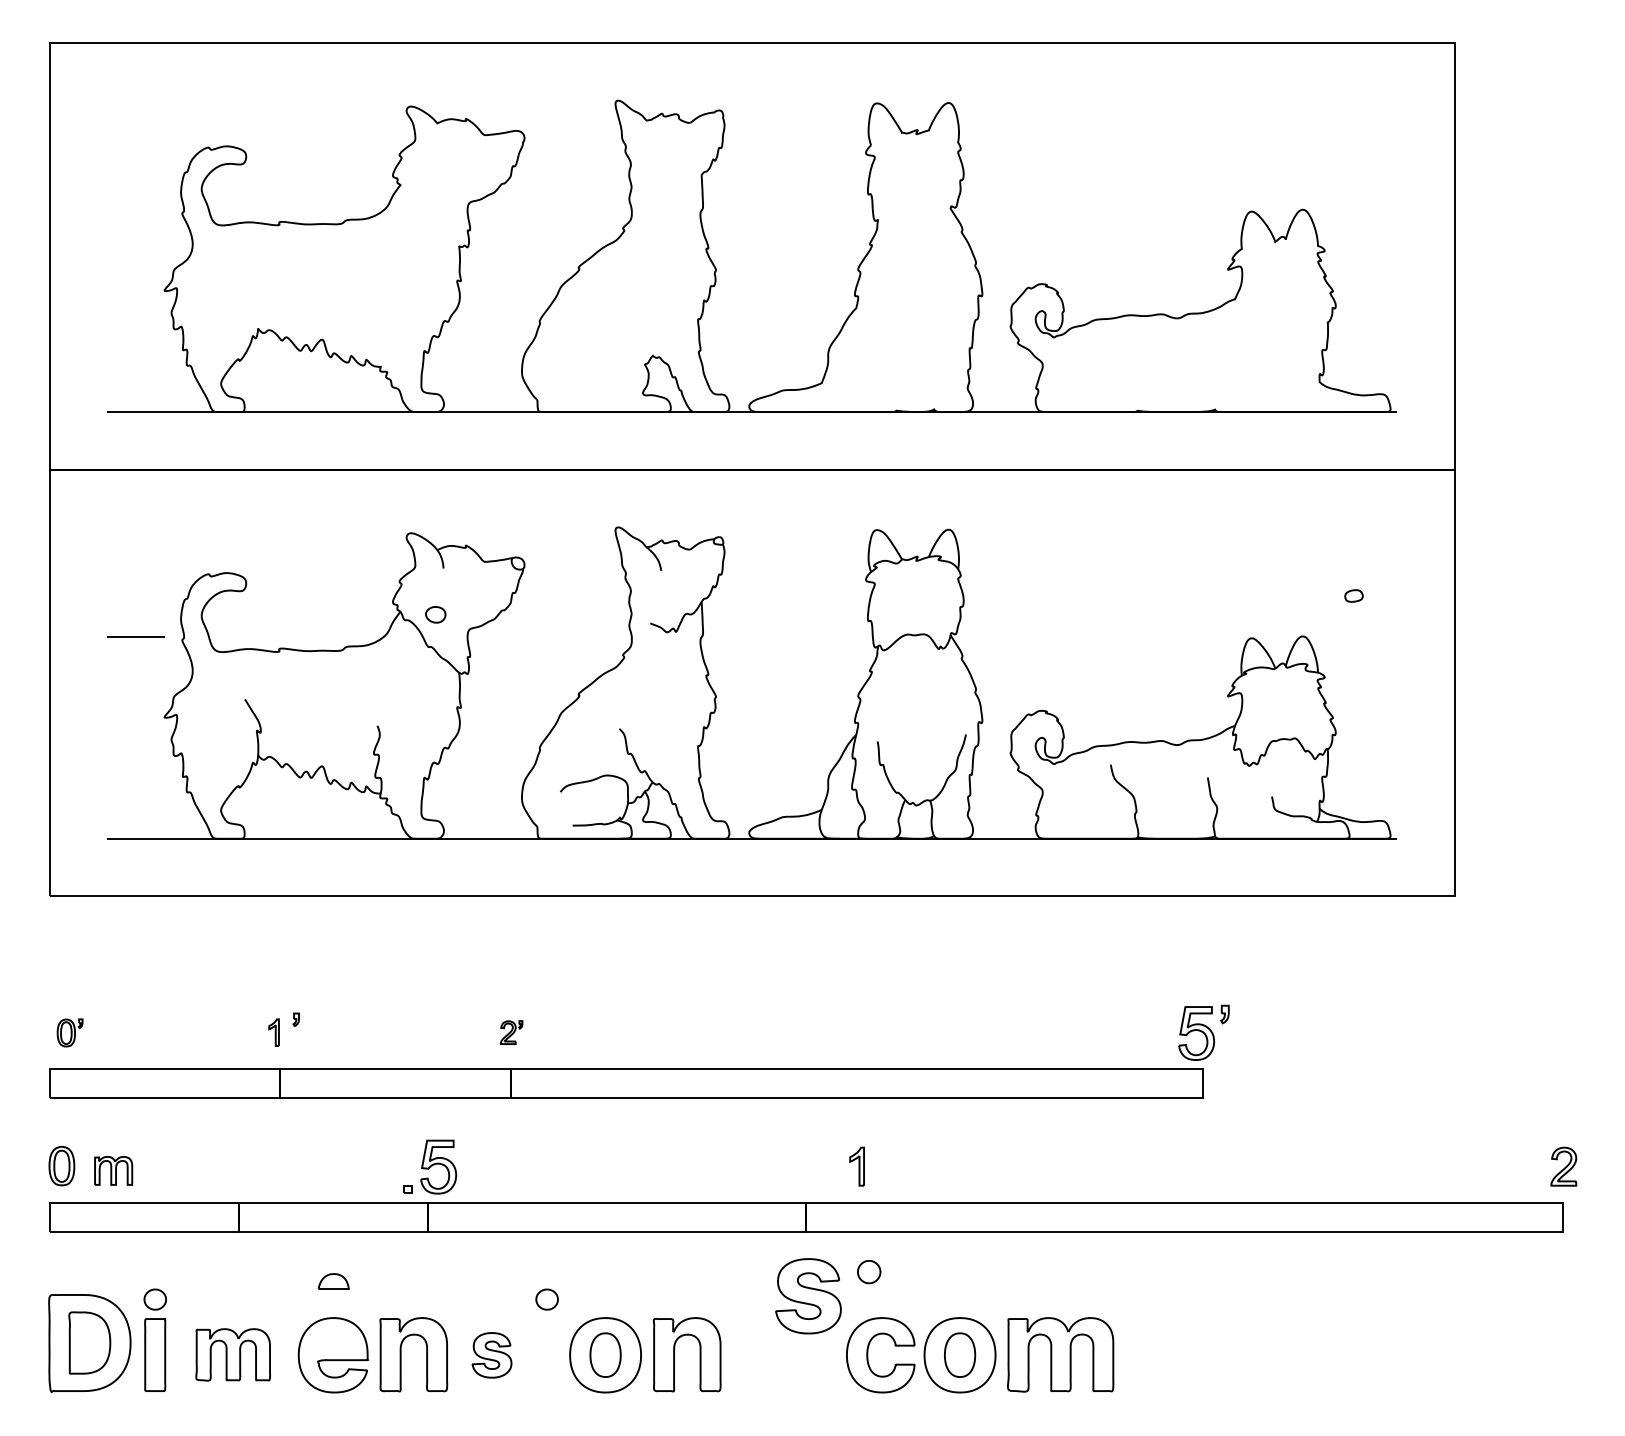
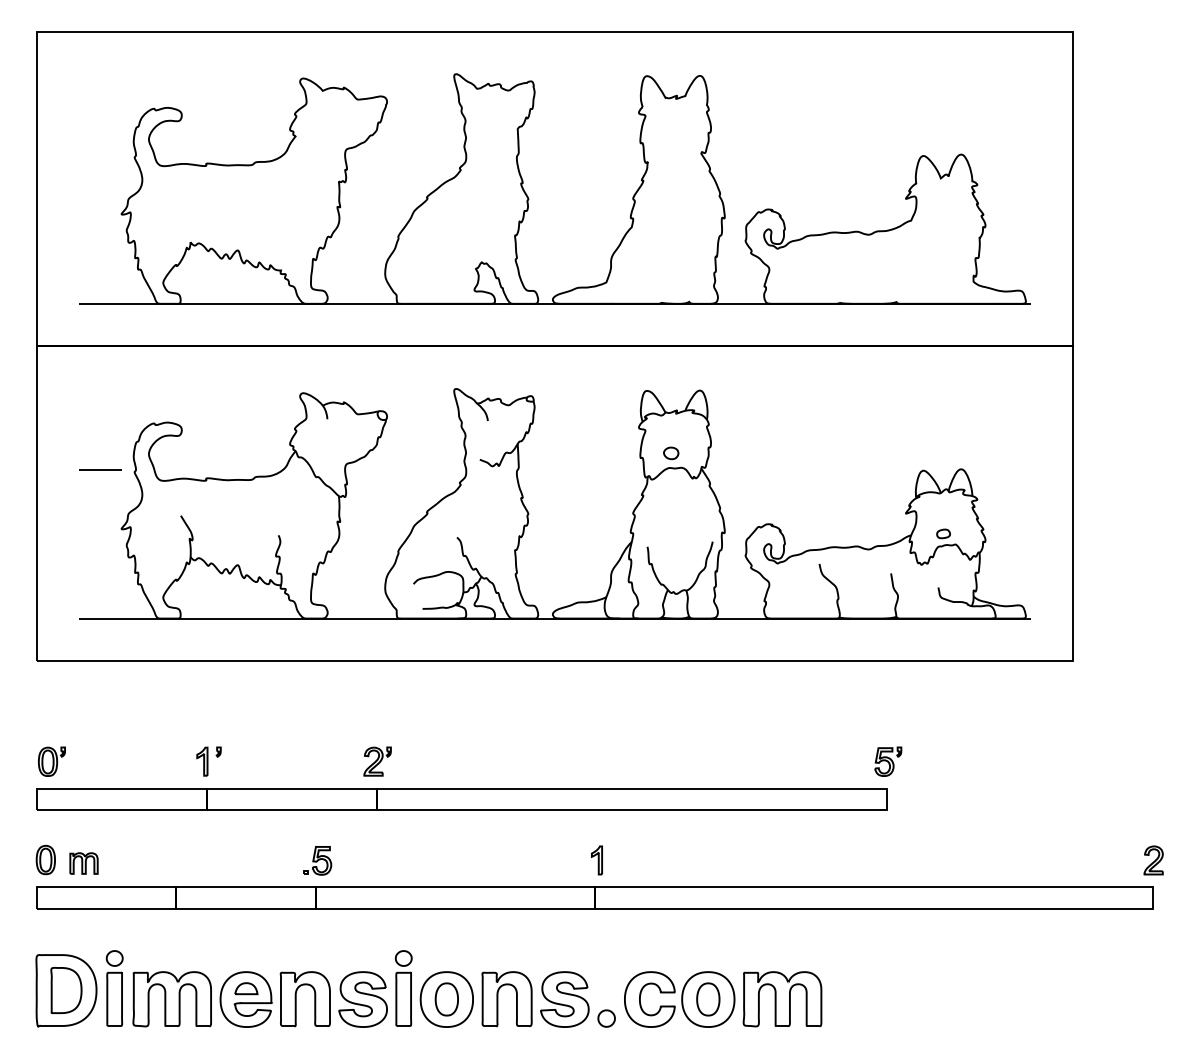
part: (1353, 595) -> (943, 533), moved
part: (435, 614) -> (671, 453), moved
part: (69, 1032) -> (51, 761), size x1.43
part: (273, 1032) -> (201, 761), size x1.43
part: (511, 1032) -> (377, 761), size x1.67
part: (1203, 1032) -> (887, 761), size x0.71
part: (856, 1166) -> (596, 860), moved
part: (430, 1167) -> (317, 861), size x0.71
part: (869, 1272) -> (606, 1018), moved
part: (333, 1281) -> (246, 988), moved
part: (808, 1296) -> (564, 999), moved
part: (232, 1354) -> (171, 998), size x1.43
part: (547, 1354) -> (404, 998), added
part: (491, 1355) -> (362, 999), size x1.67

